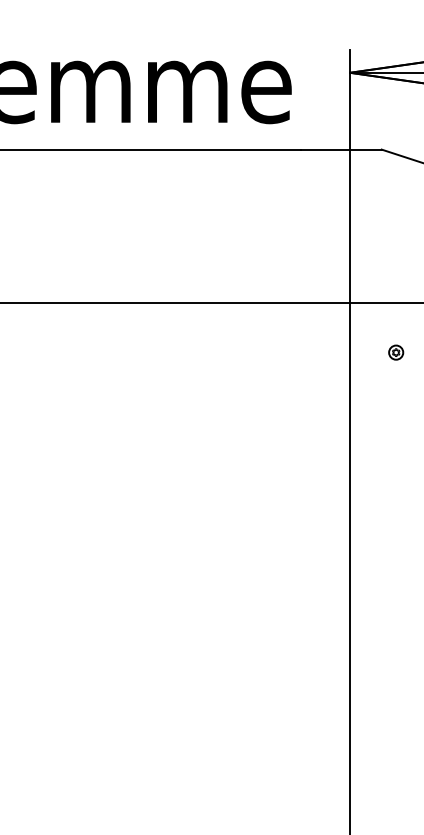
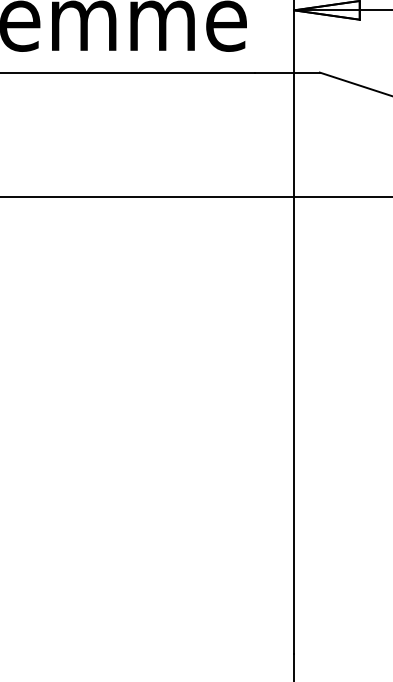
part: (396, 351) -> (331, 236), removed

